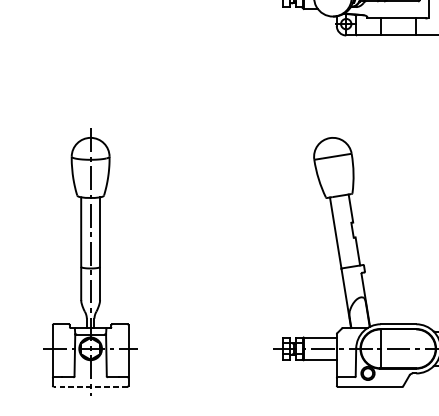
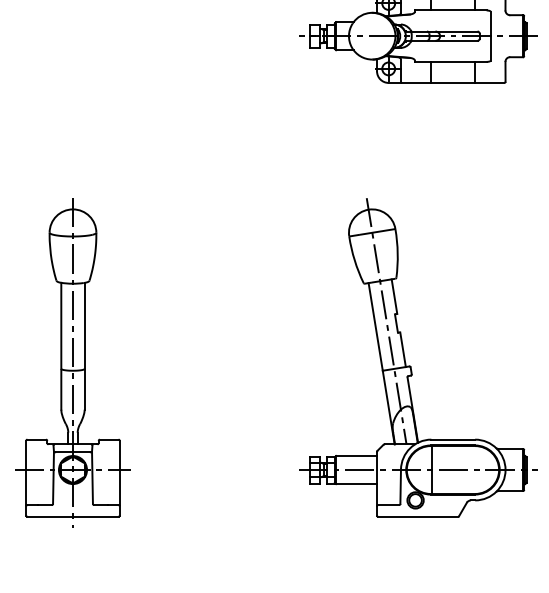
line: (344, 228) -> (386, 321), added
line: (90, 386) -> (72, 516), dashed -> solid

